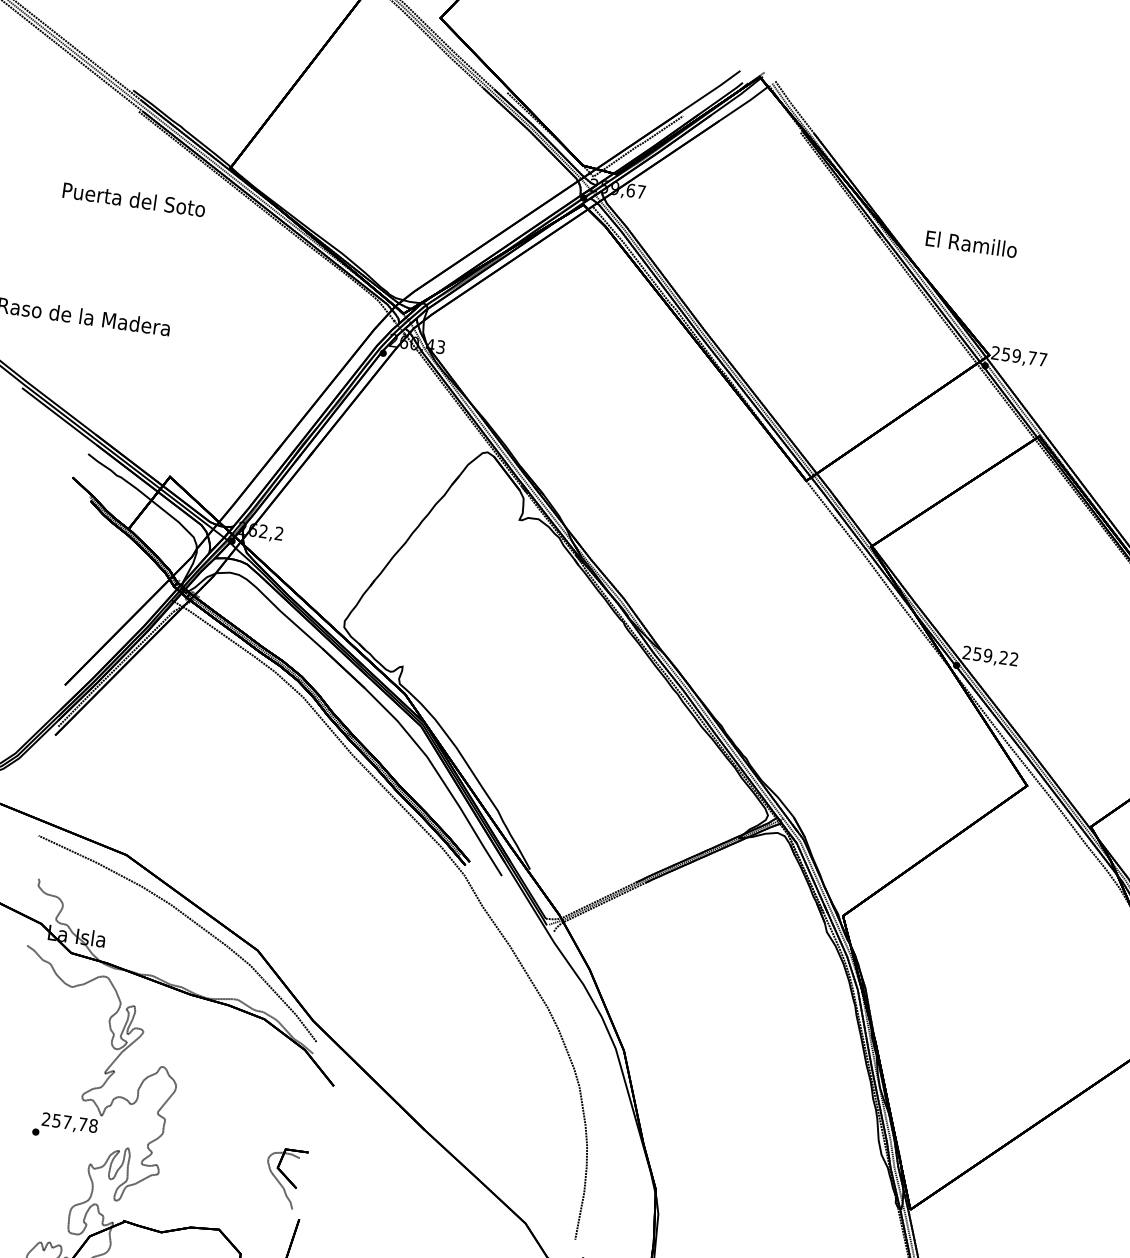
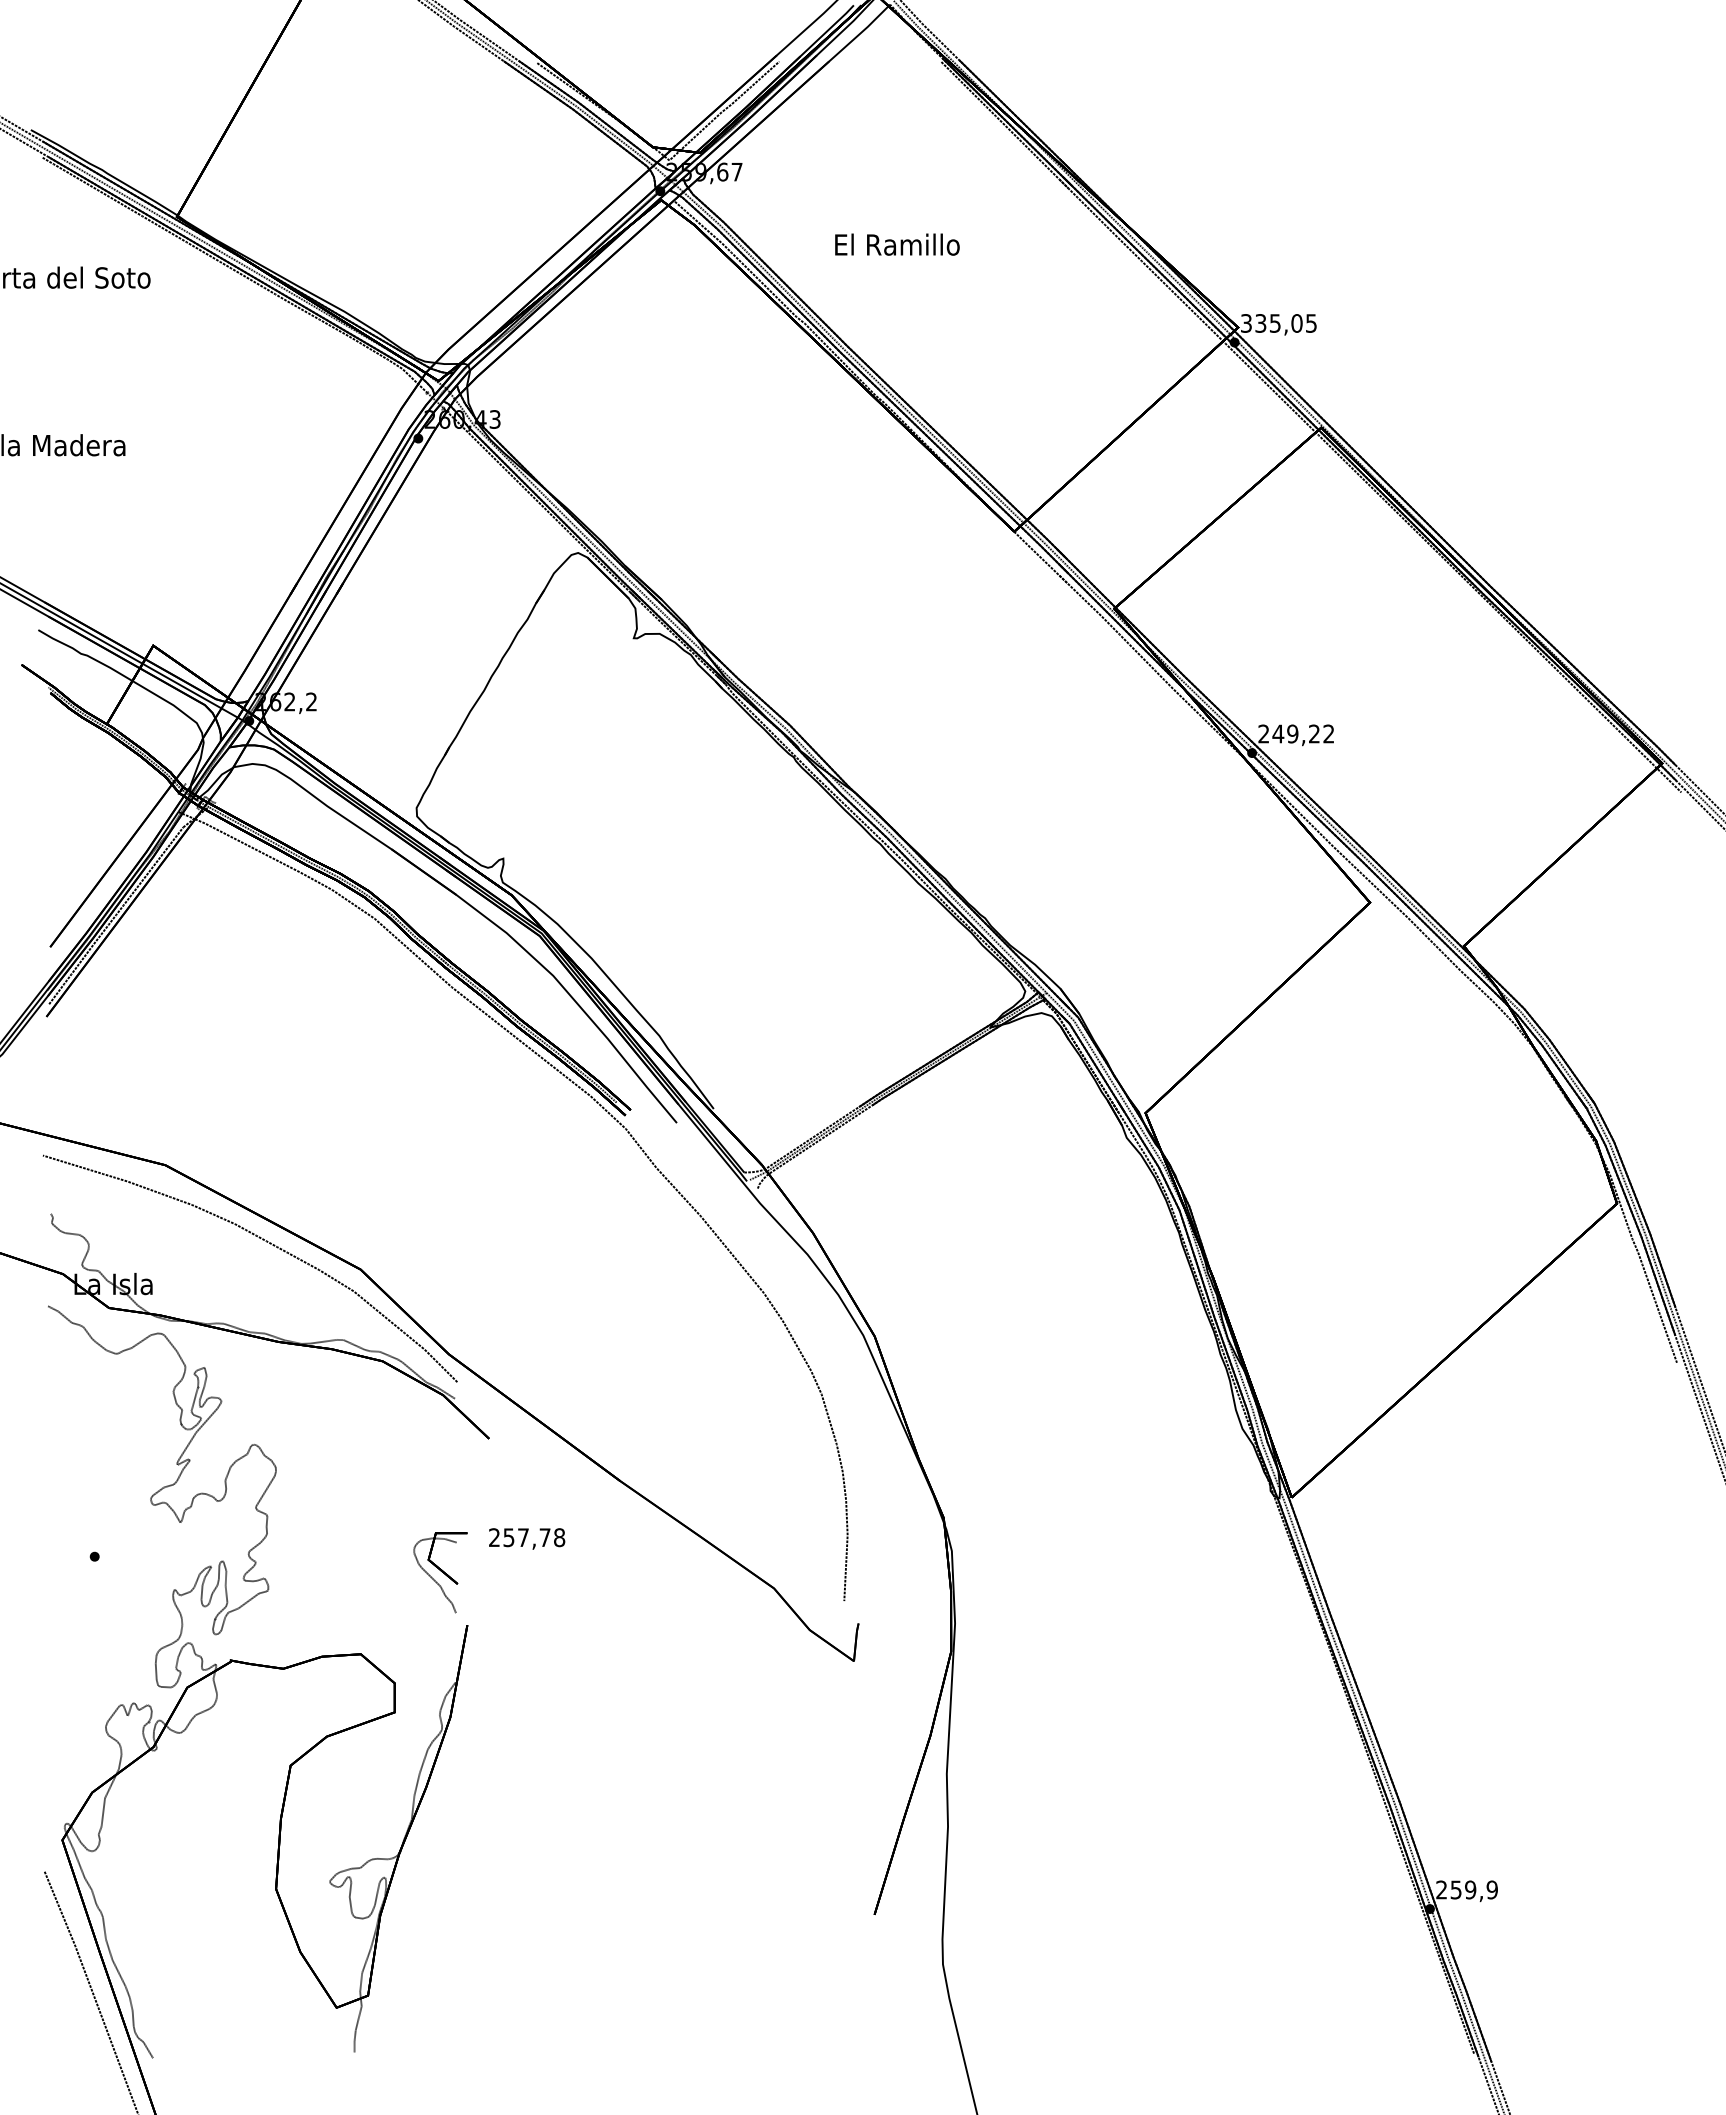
text: (971, 244) -> (897, 244), moved
text: (1018, 356) -> (1278, 323), 259,77 -> 335,05
text: (977, 653) -> (1278, 733), 259,22 -> 249,22
text: (70, 1123) -> (527, 1538), moved

